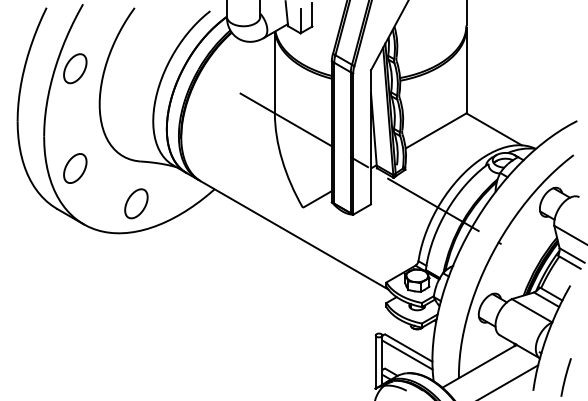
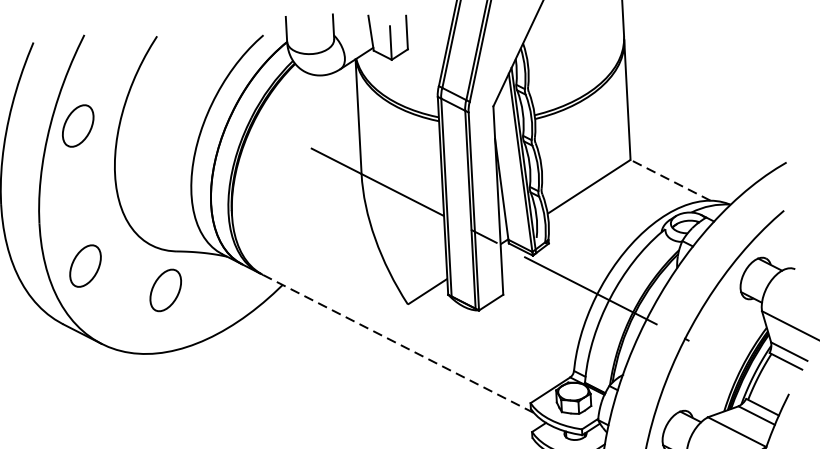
line: (494, 129) -> (671, 180), solid -> dashed
part: (136, 203) -> (165, 290), moved
line: (295, 235) -> (399, 343), solid -> dashed

